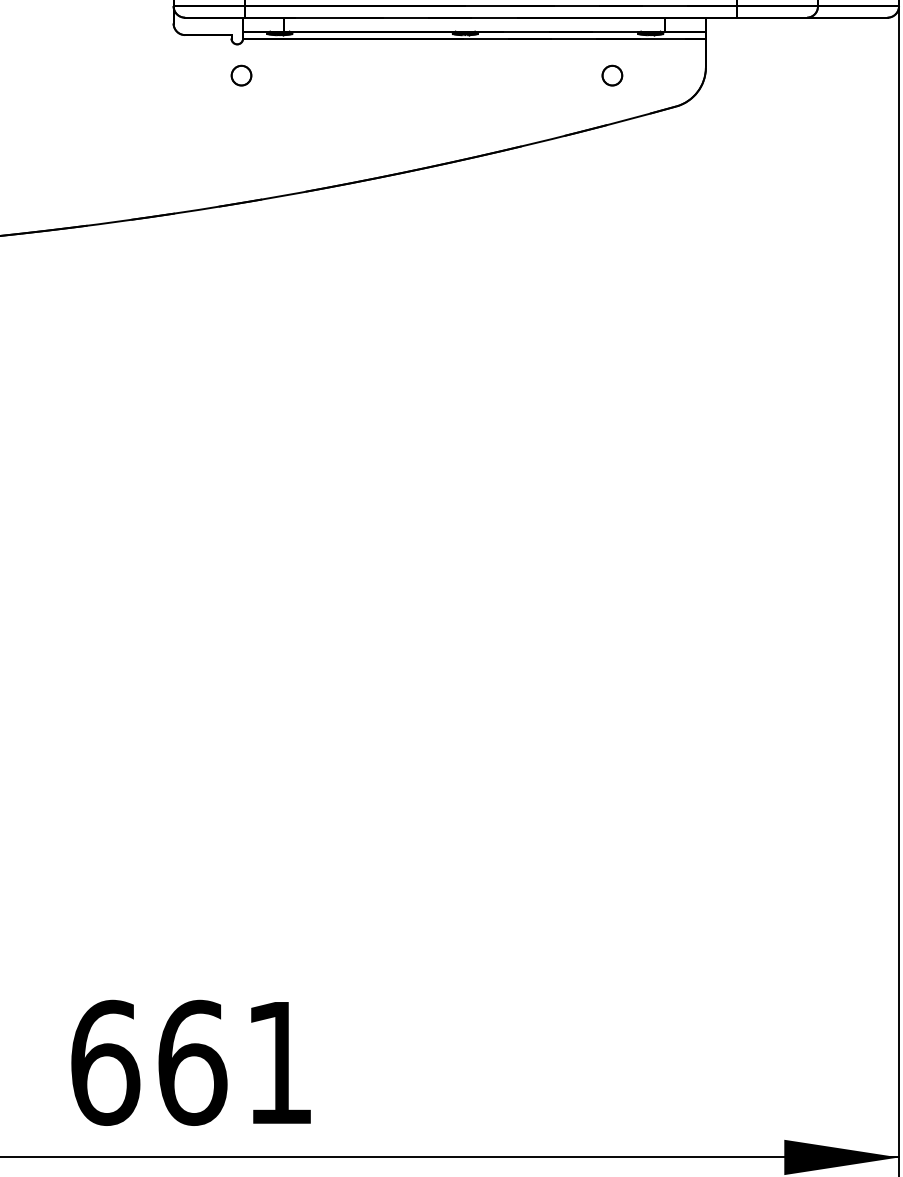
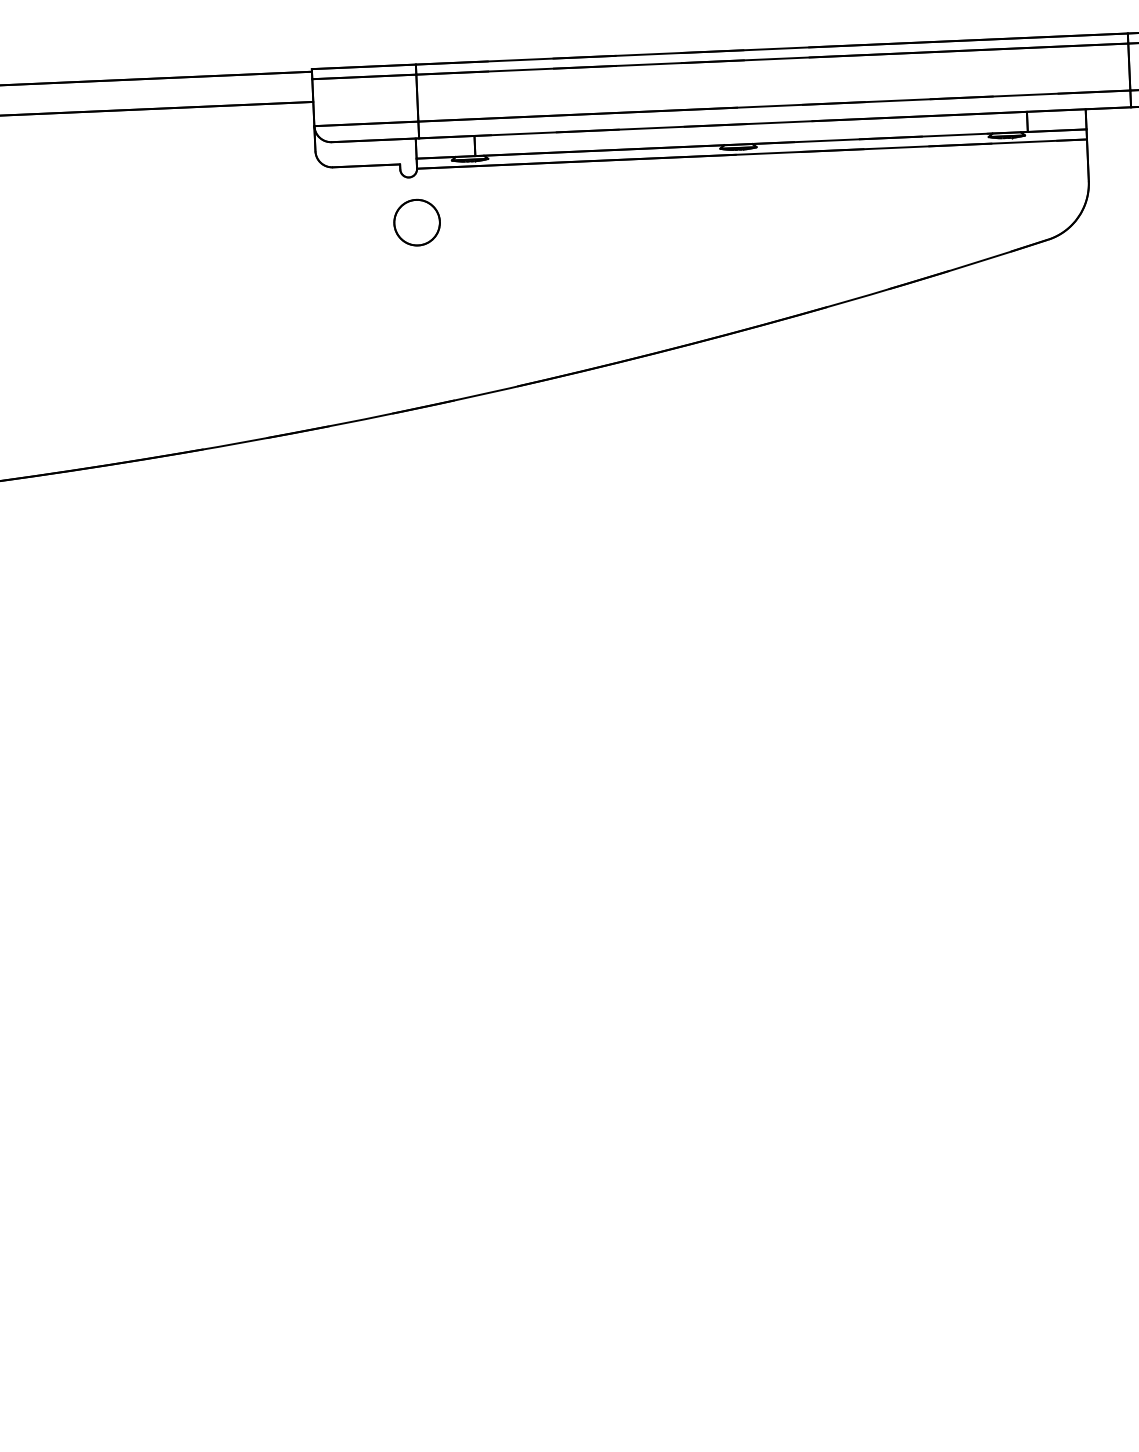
part: (241, 75) -> (417, 222), size x1.6
part: (612, 75) -> (954, 198), removed

